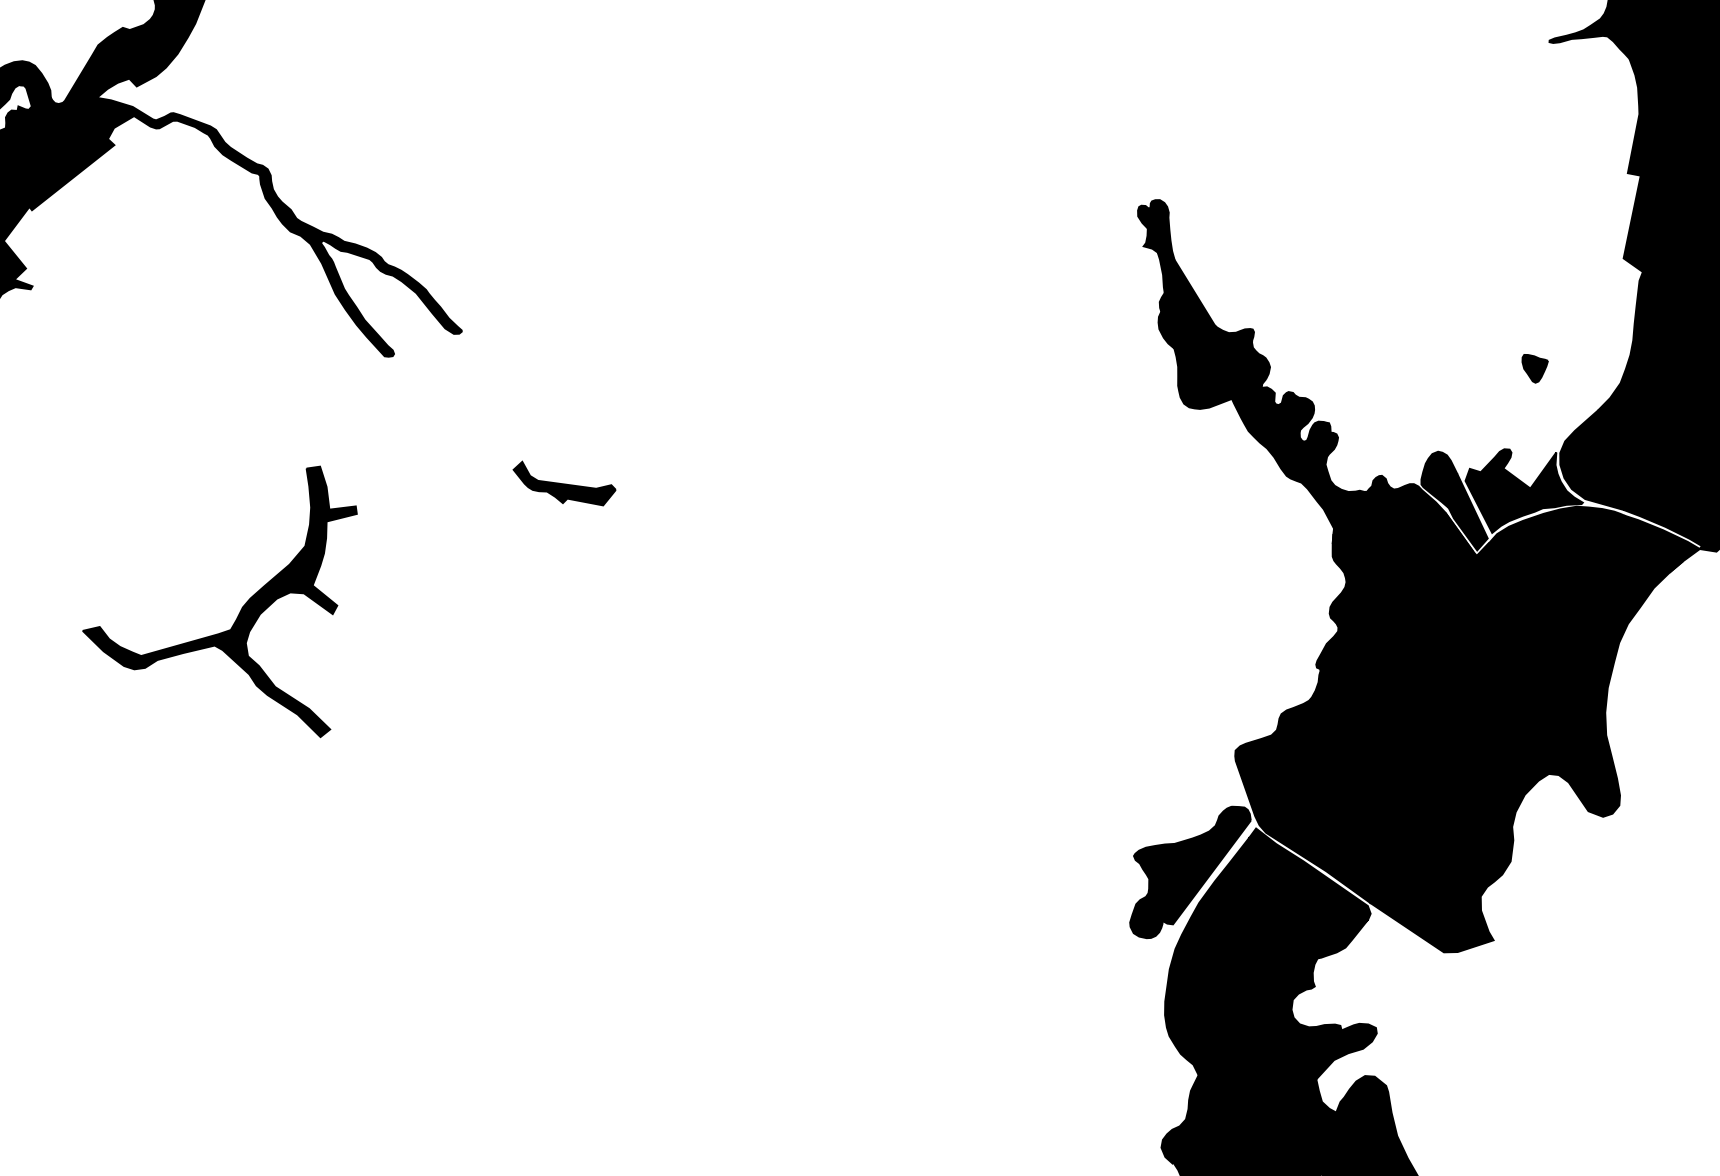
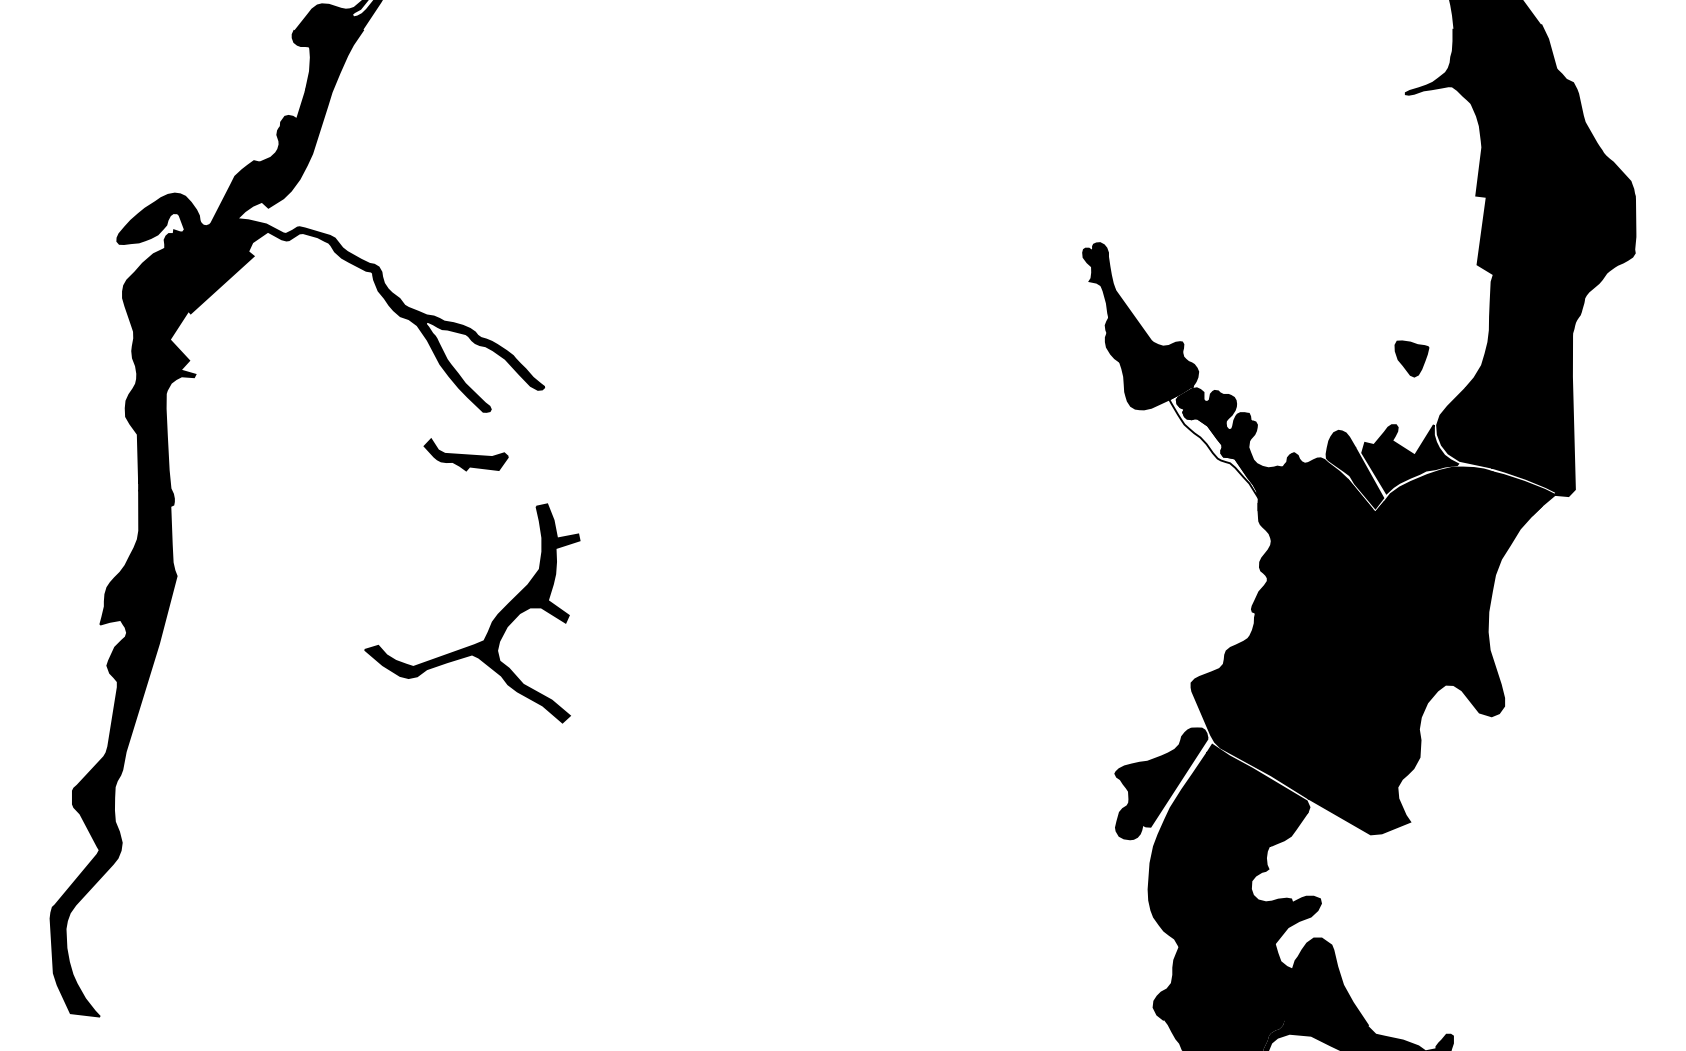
part: (1534, 368) -> (1411, 358), size x1.6
fill: (1283, 454) -> (1213, 441), removed
part: (563, 483) -> (465, 454), moved
part: (241, 607) -> (491, 622), moved

